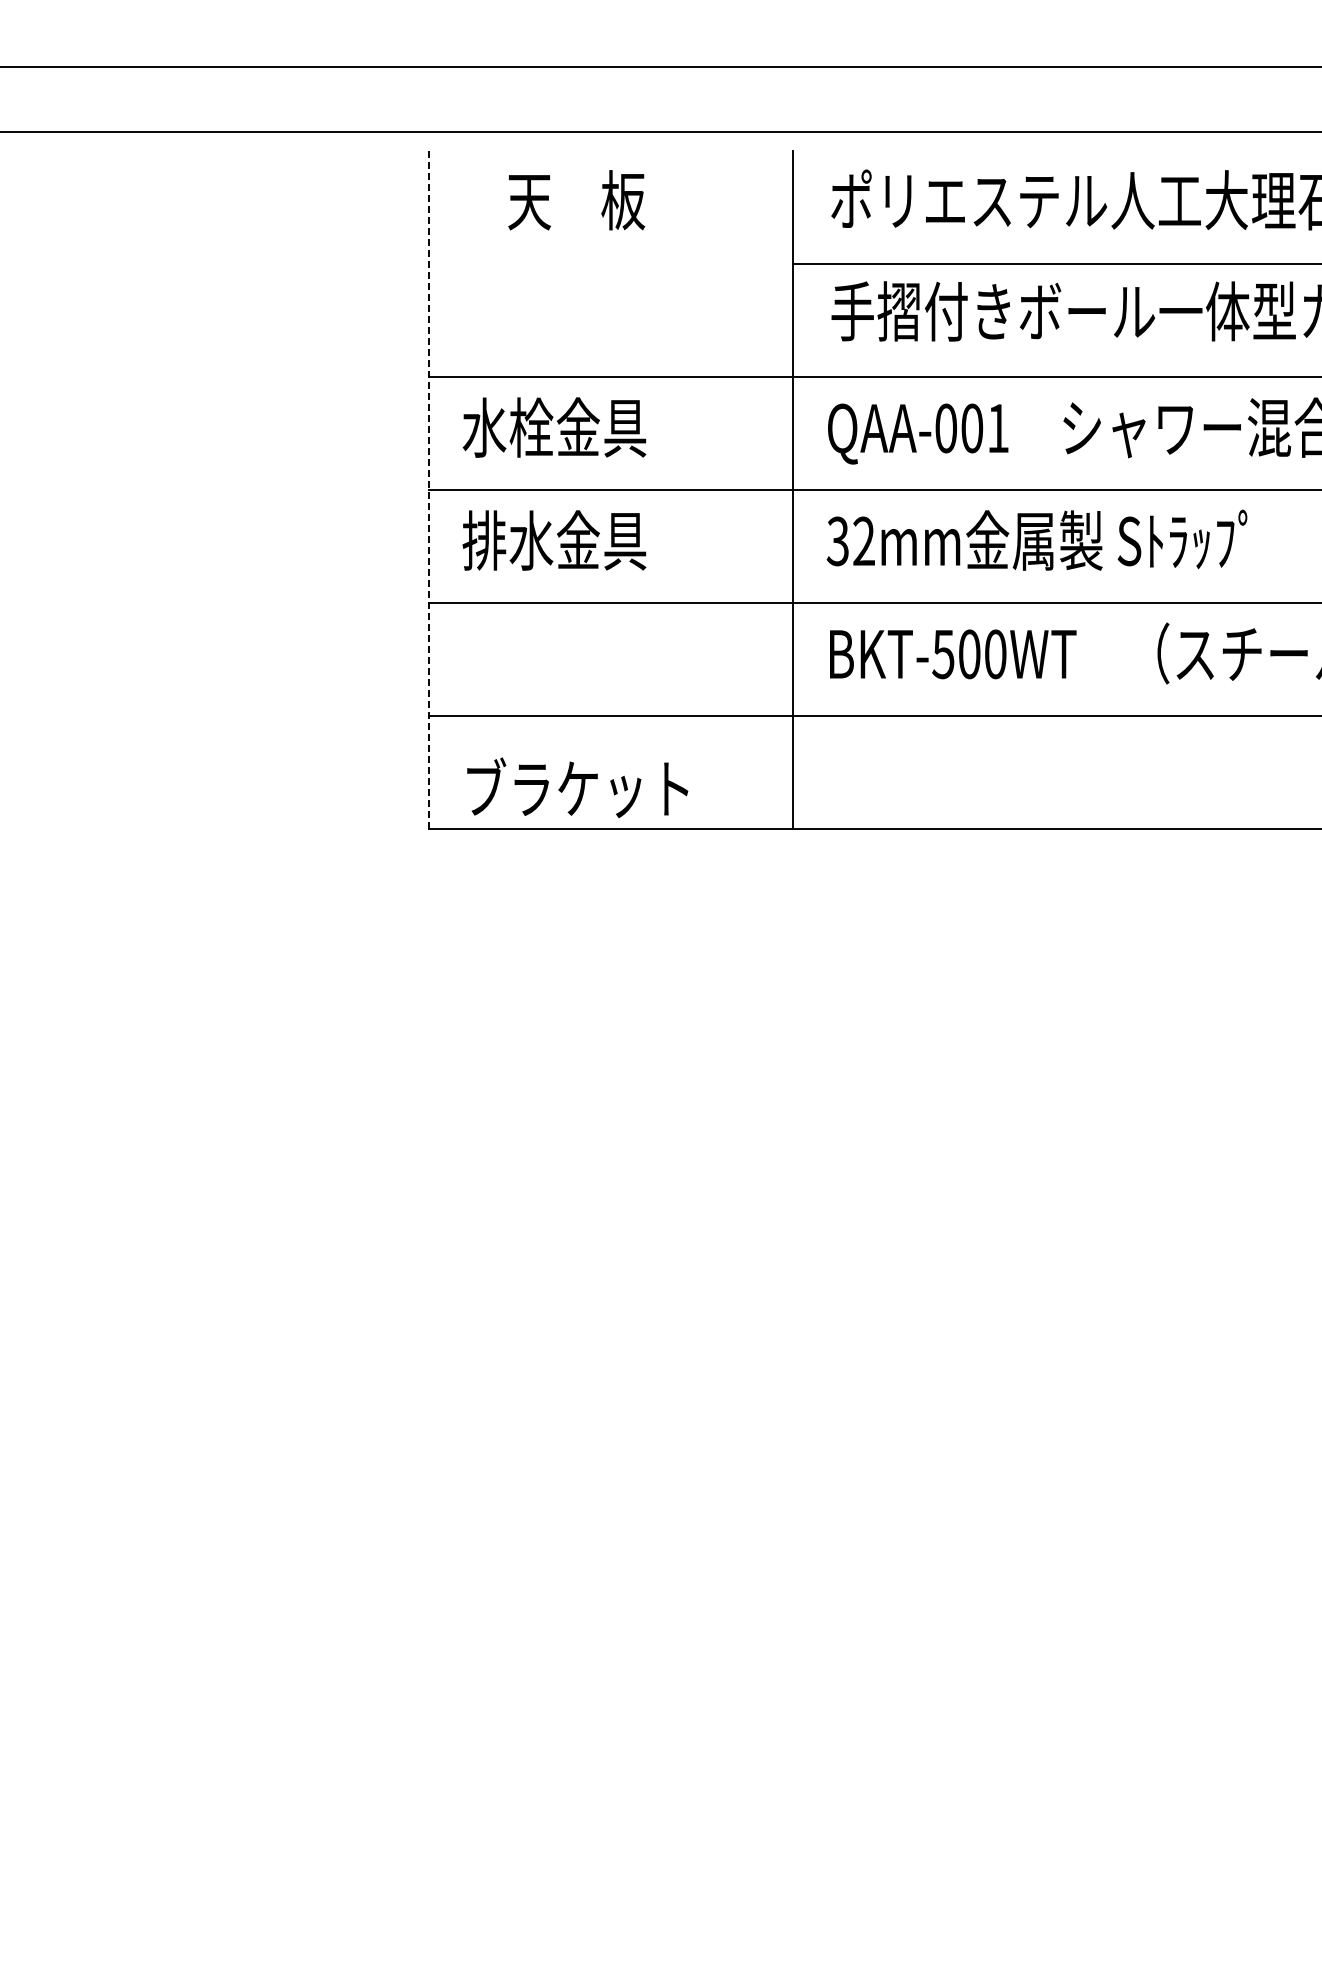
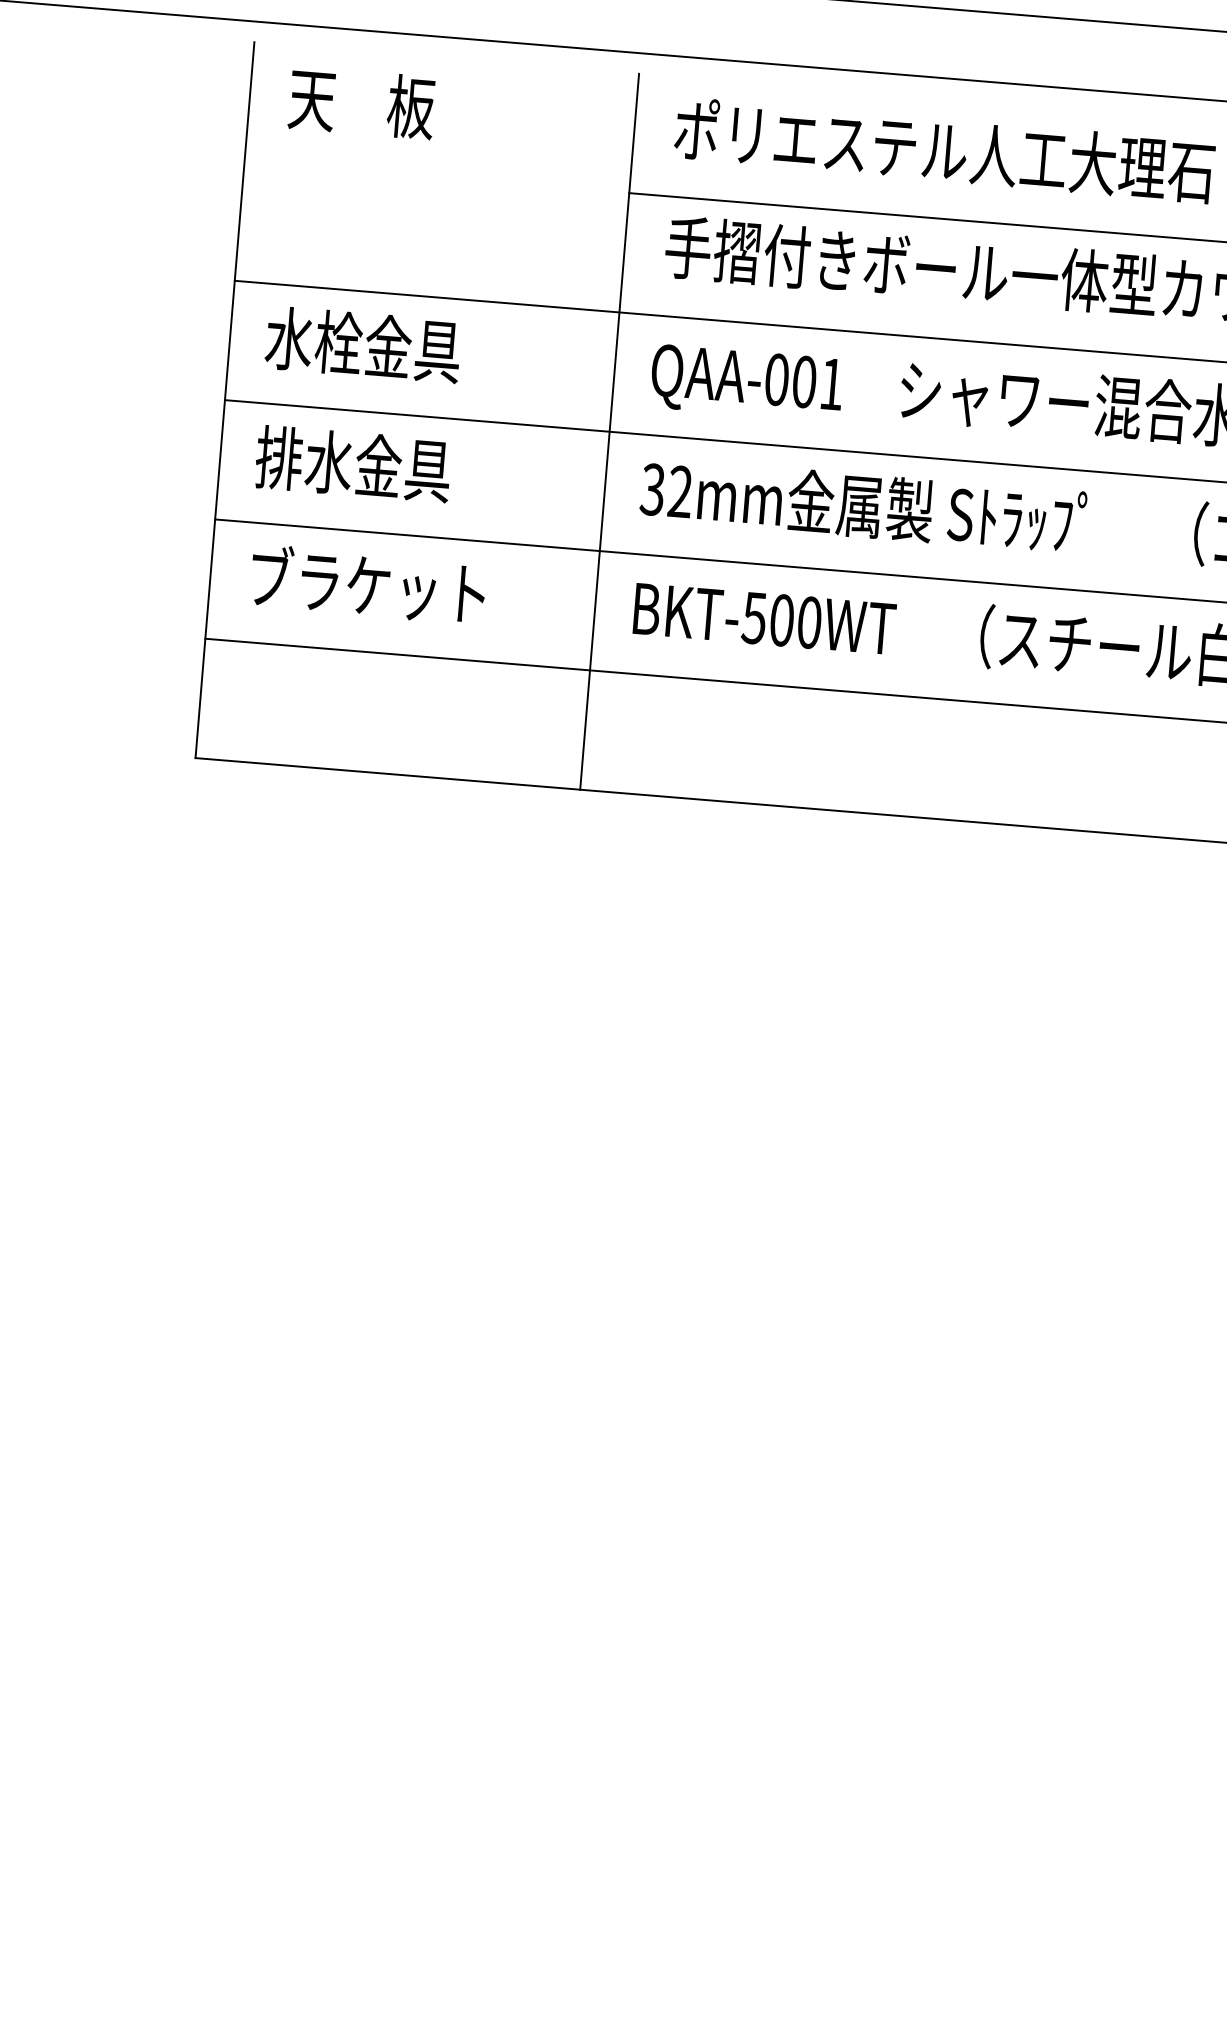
text: (576, 200) -> (361, 103), moved
line: (428, 490) -> (224, 400), dashed -> solid
text: (577, 787) -> (367, 584), moved

